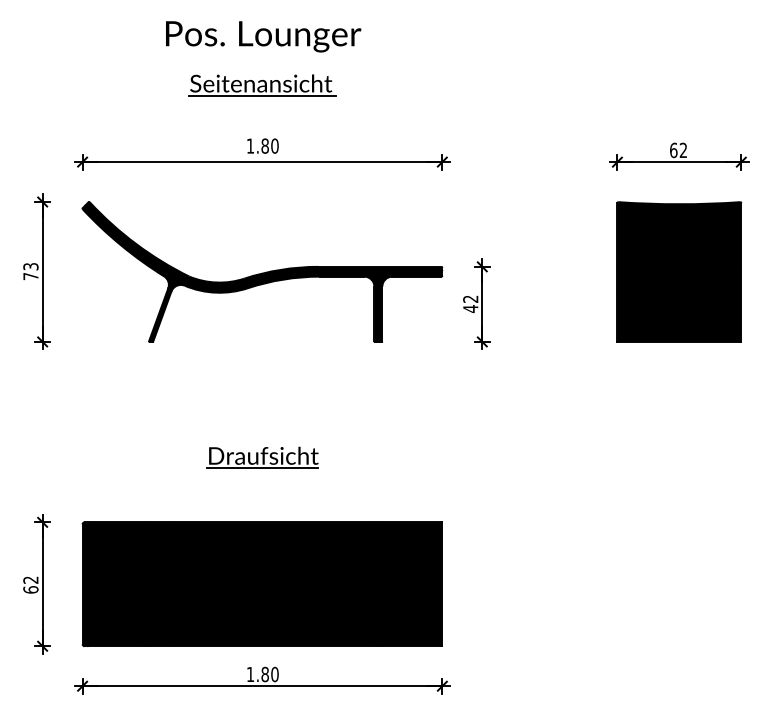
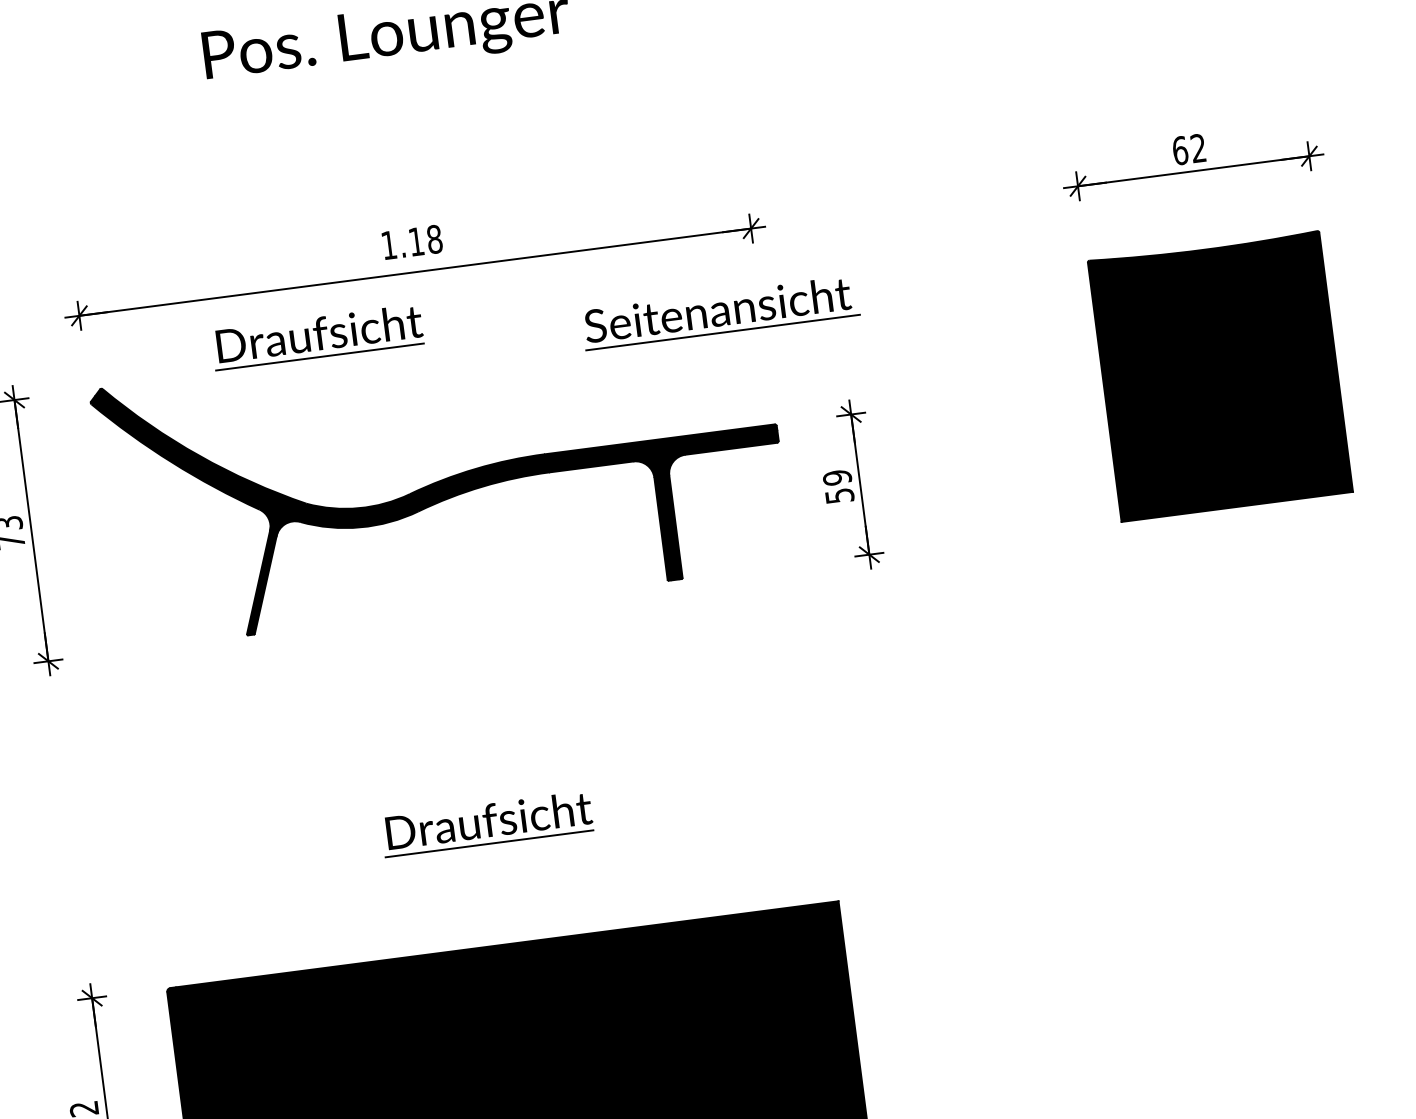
part: (262, 85) -> (720, 313), moved
text: (269, 145) -> (424, 239), 1.80 -> 1.18
part: (206, 189) -> (317, 336), added
text: (470, 304) -> (838, 487), 42 -> 59

